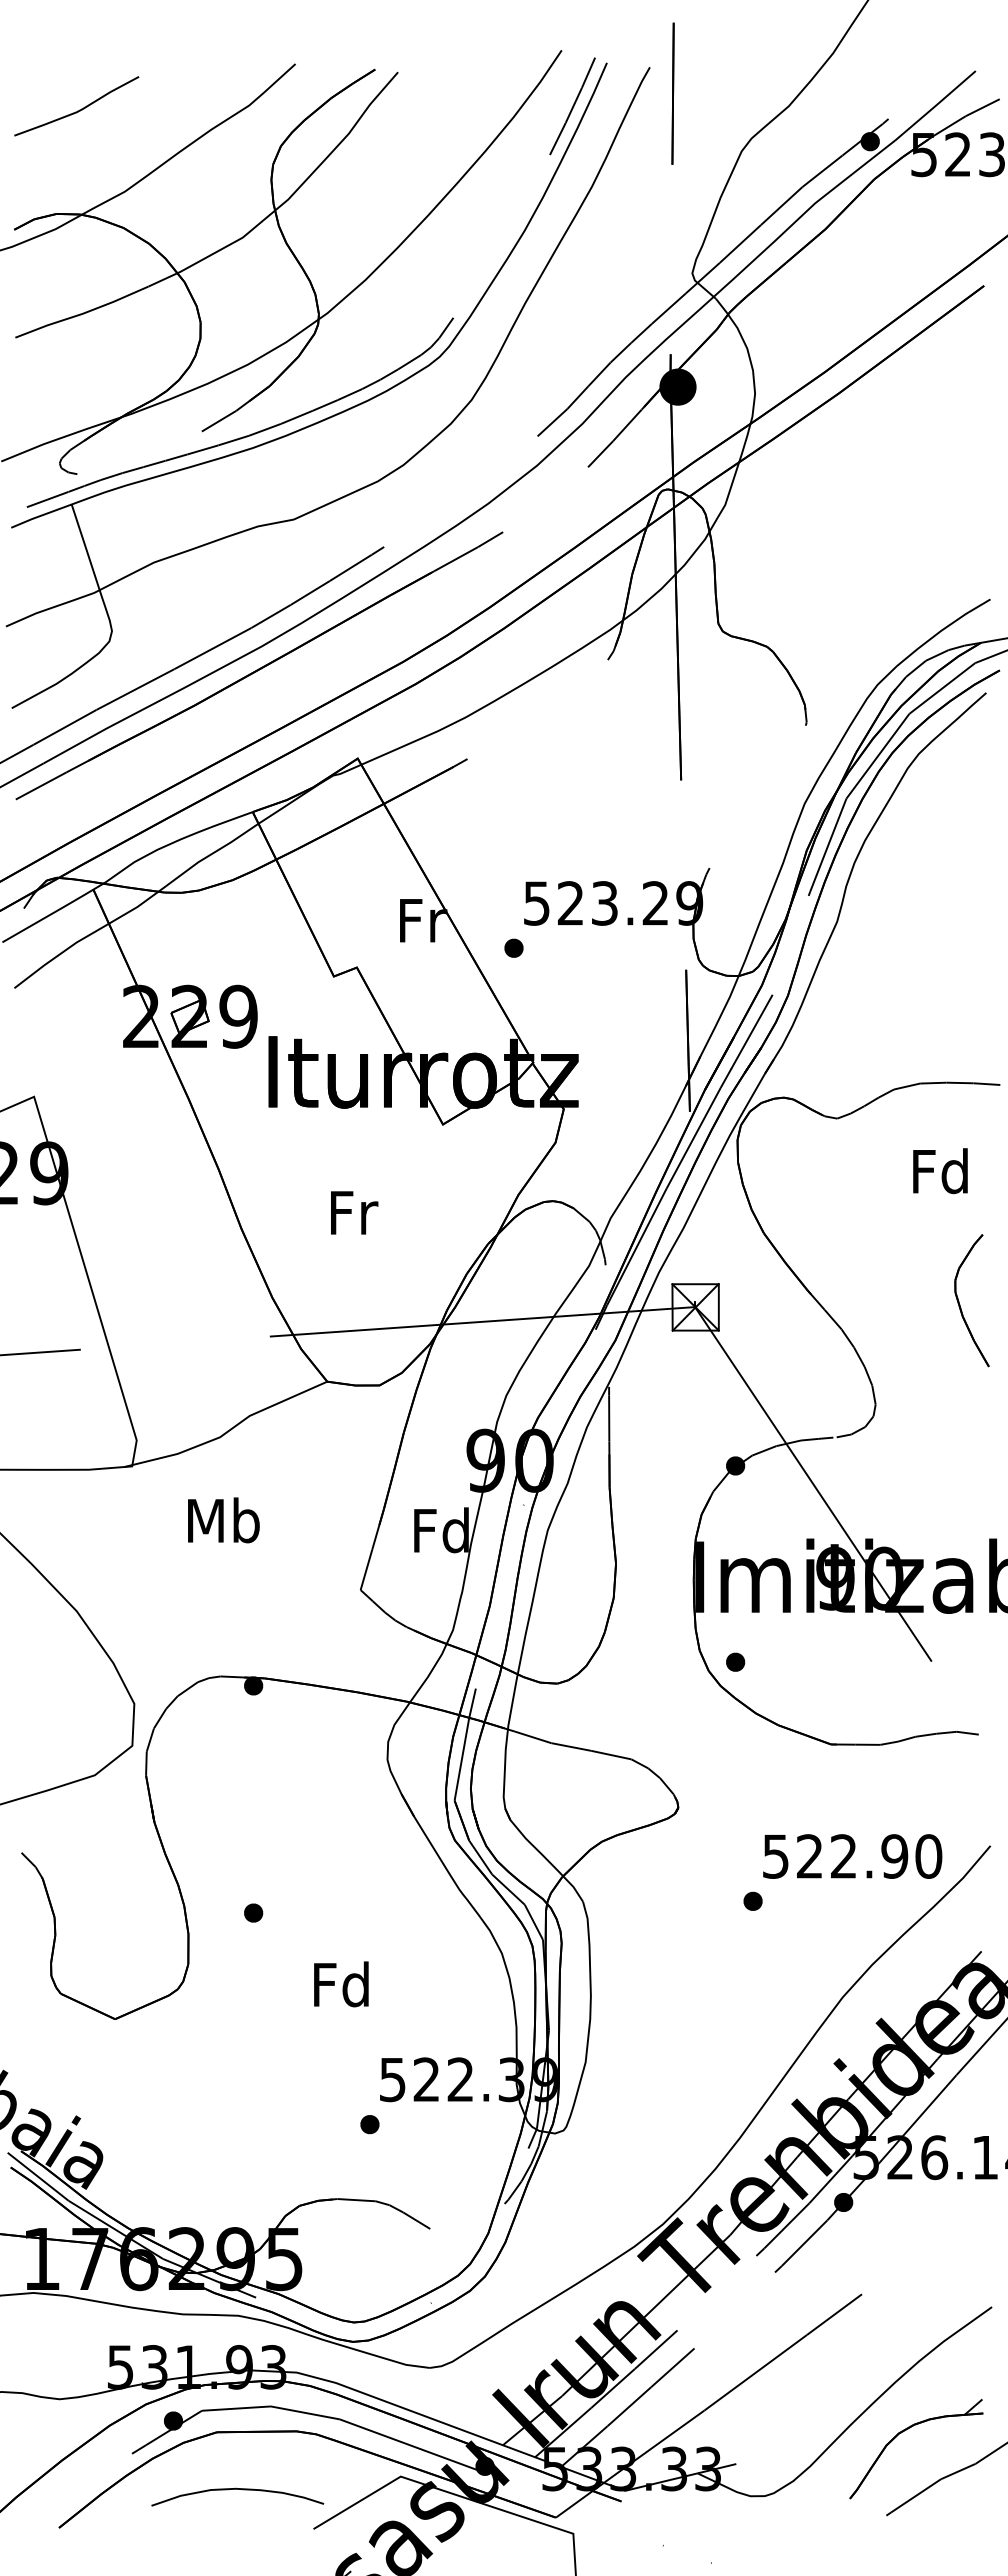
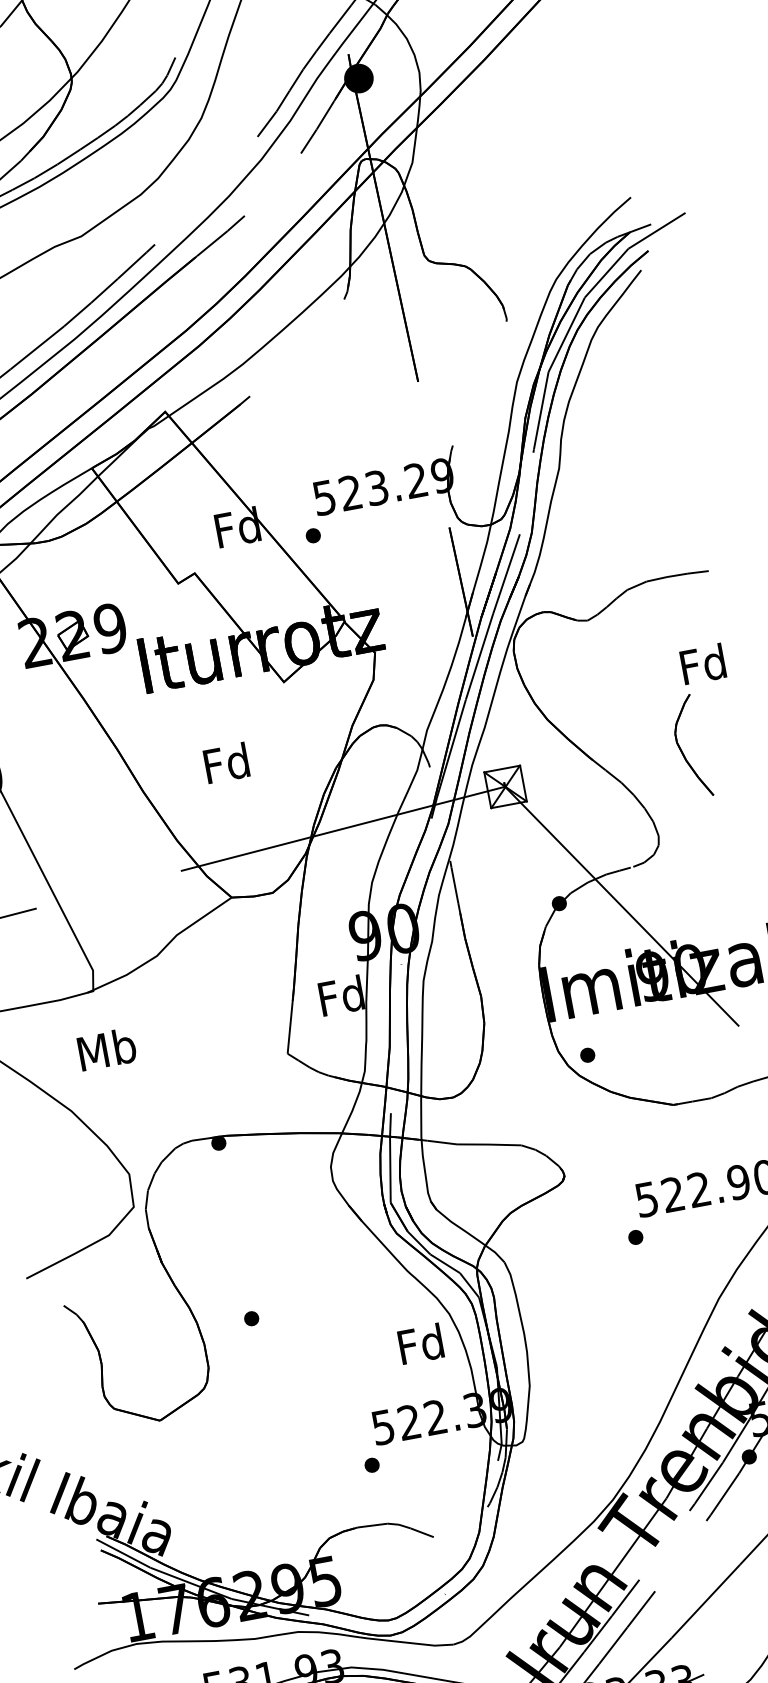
text: (421, 920) -> (237, 527), Fr -> Fd
text: (940, 1171) -> (703, 664), moved
text: (352, 1212) -> (226, 763), Fr -> Fd
part: (960, 1304) -> (682, 751), moved
text: (223, 1520) -> (106, 1049), moved
text: (341, 1984) -> (421, 1344), moved

